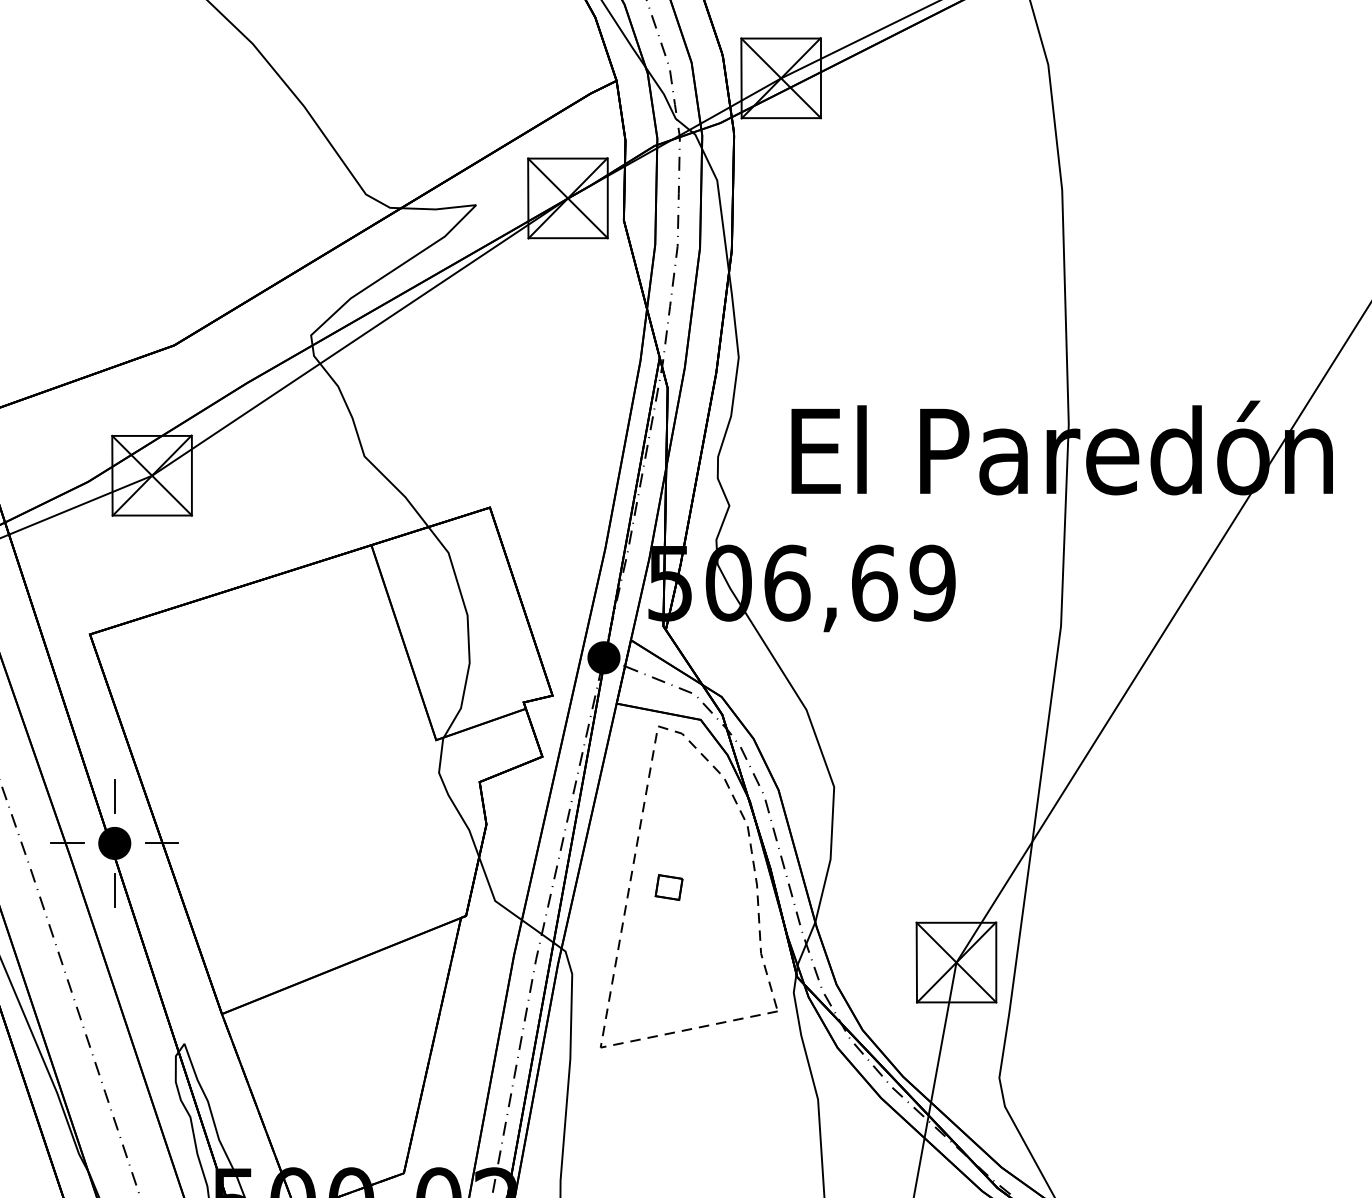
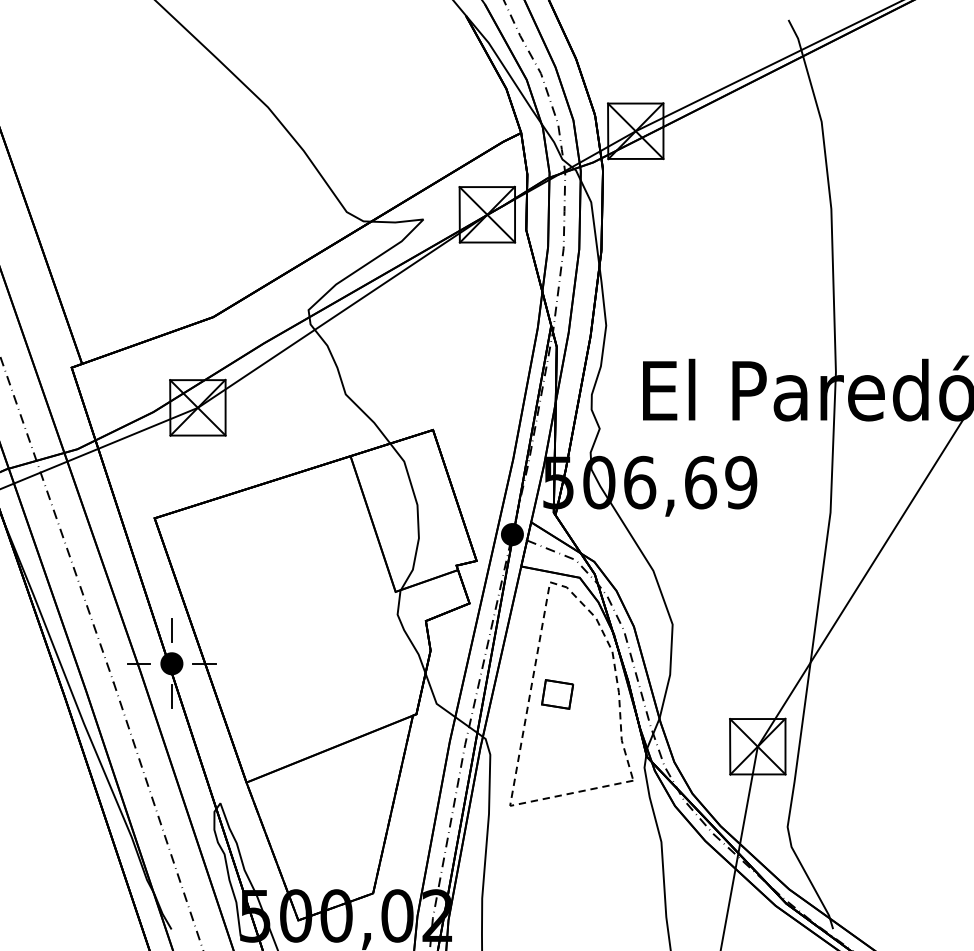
part: (668, 887) -> (557, 694), size x1.67

